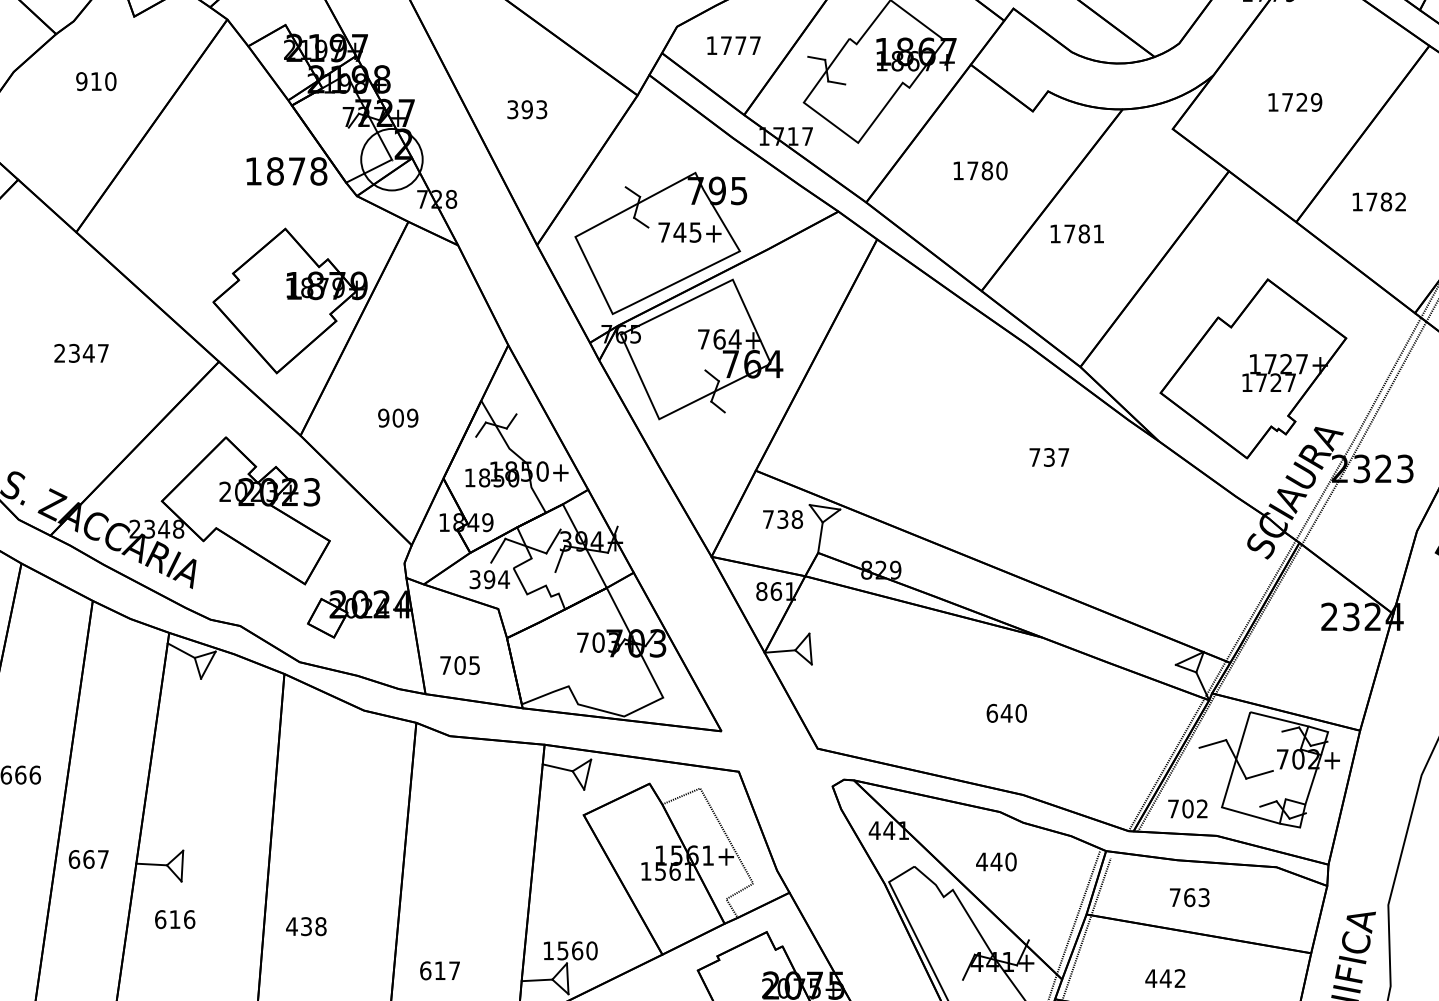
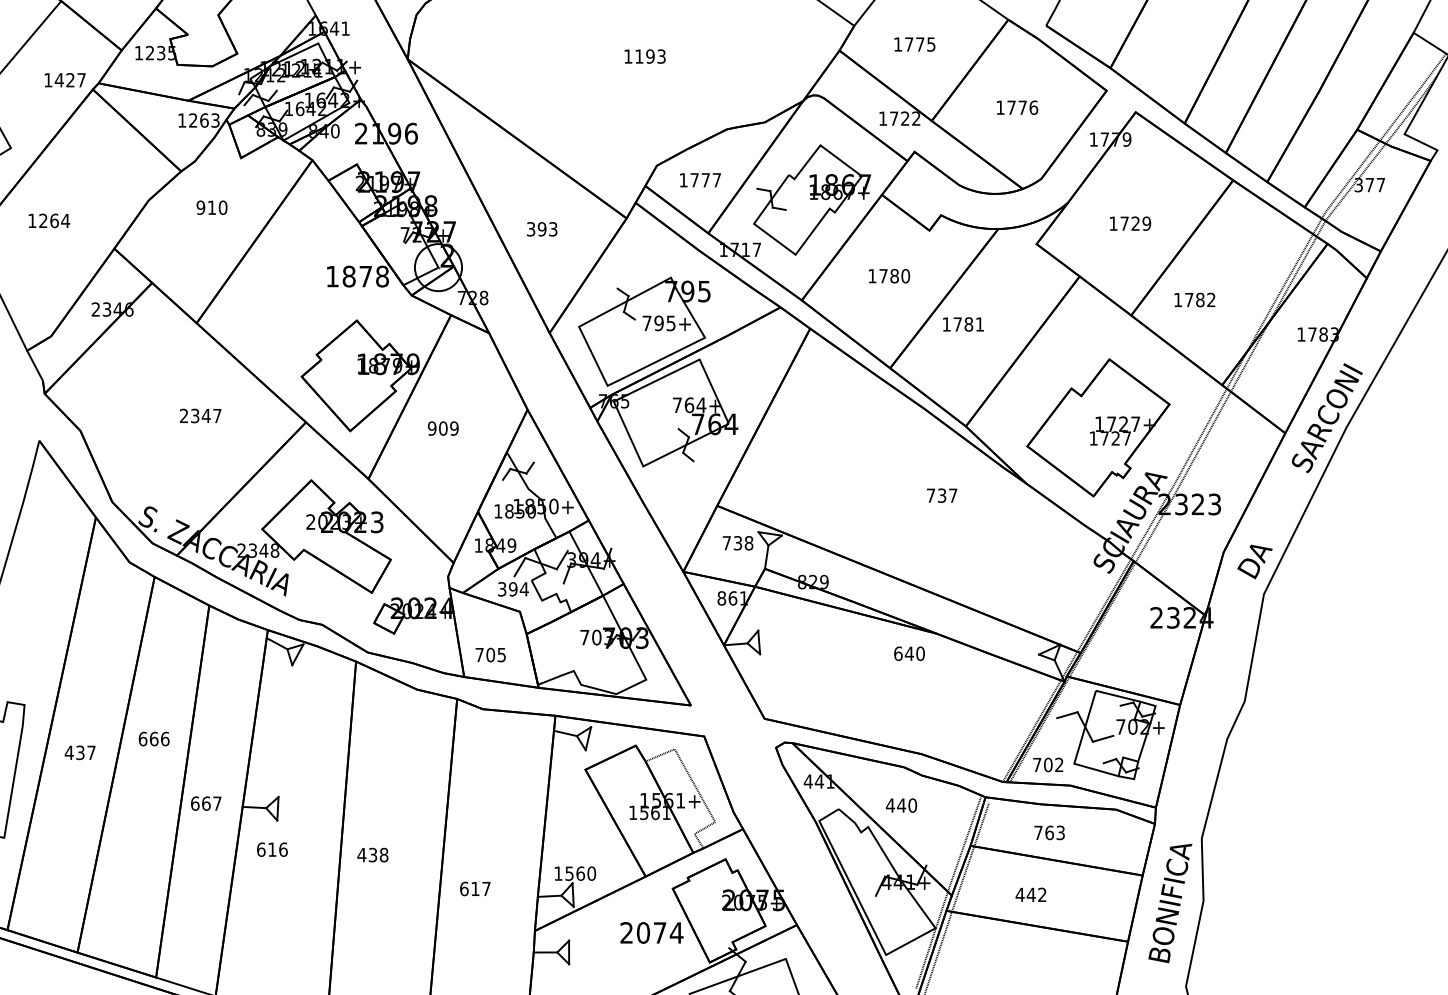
text: (680, 232) -> (659, 323), 745+ -> 795+
text: (397, 418) -> (442, 428), moved
text: (1006, 713) -> (909, 653), moved

